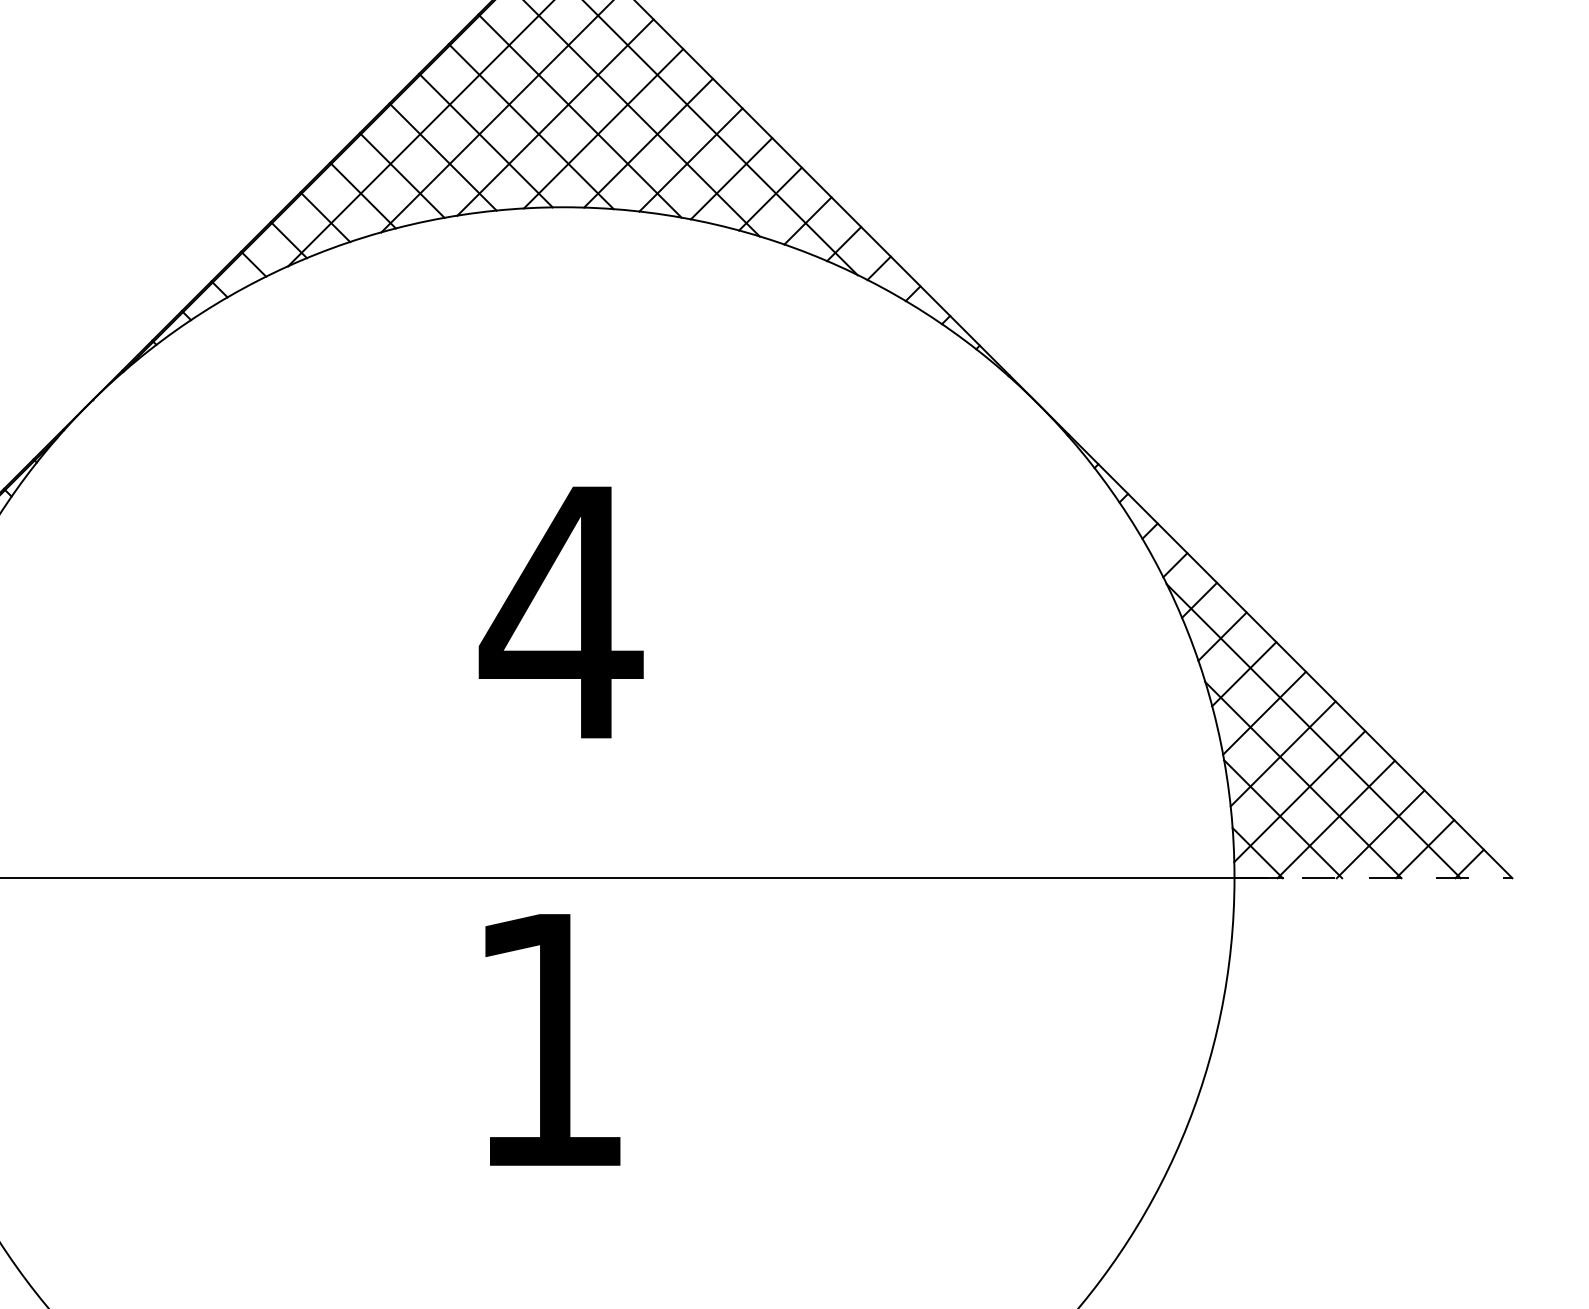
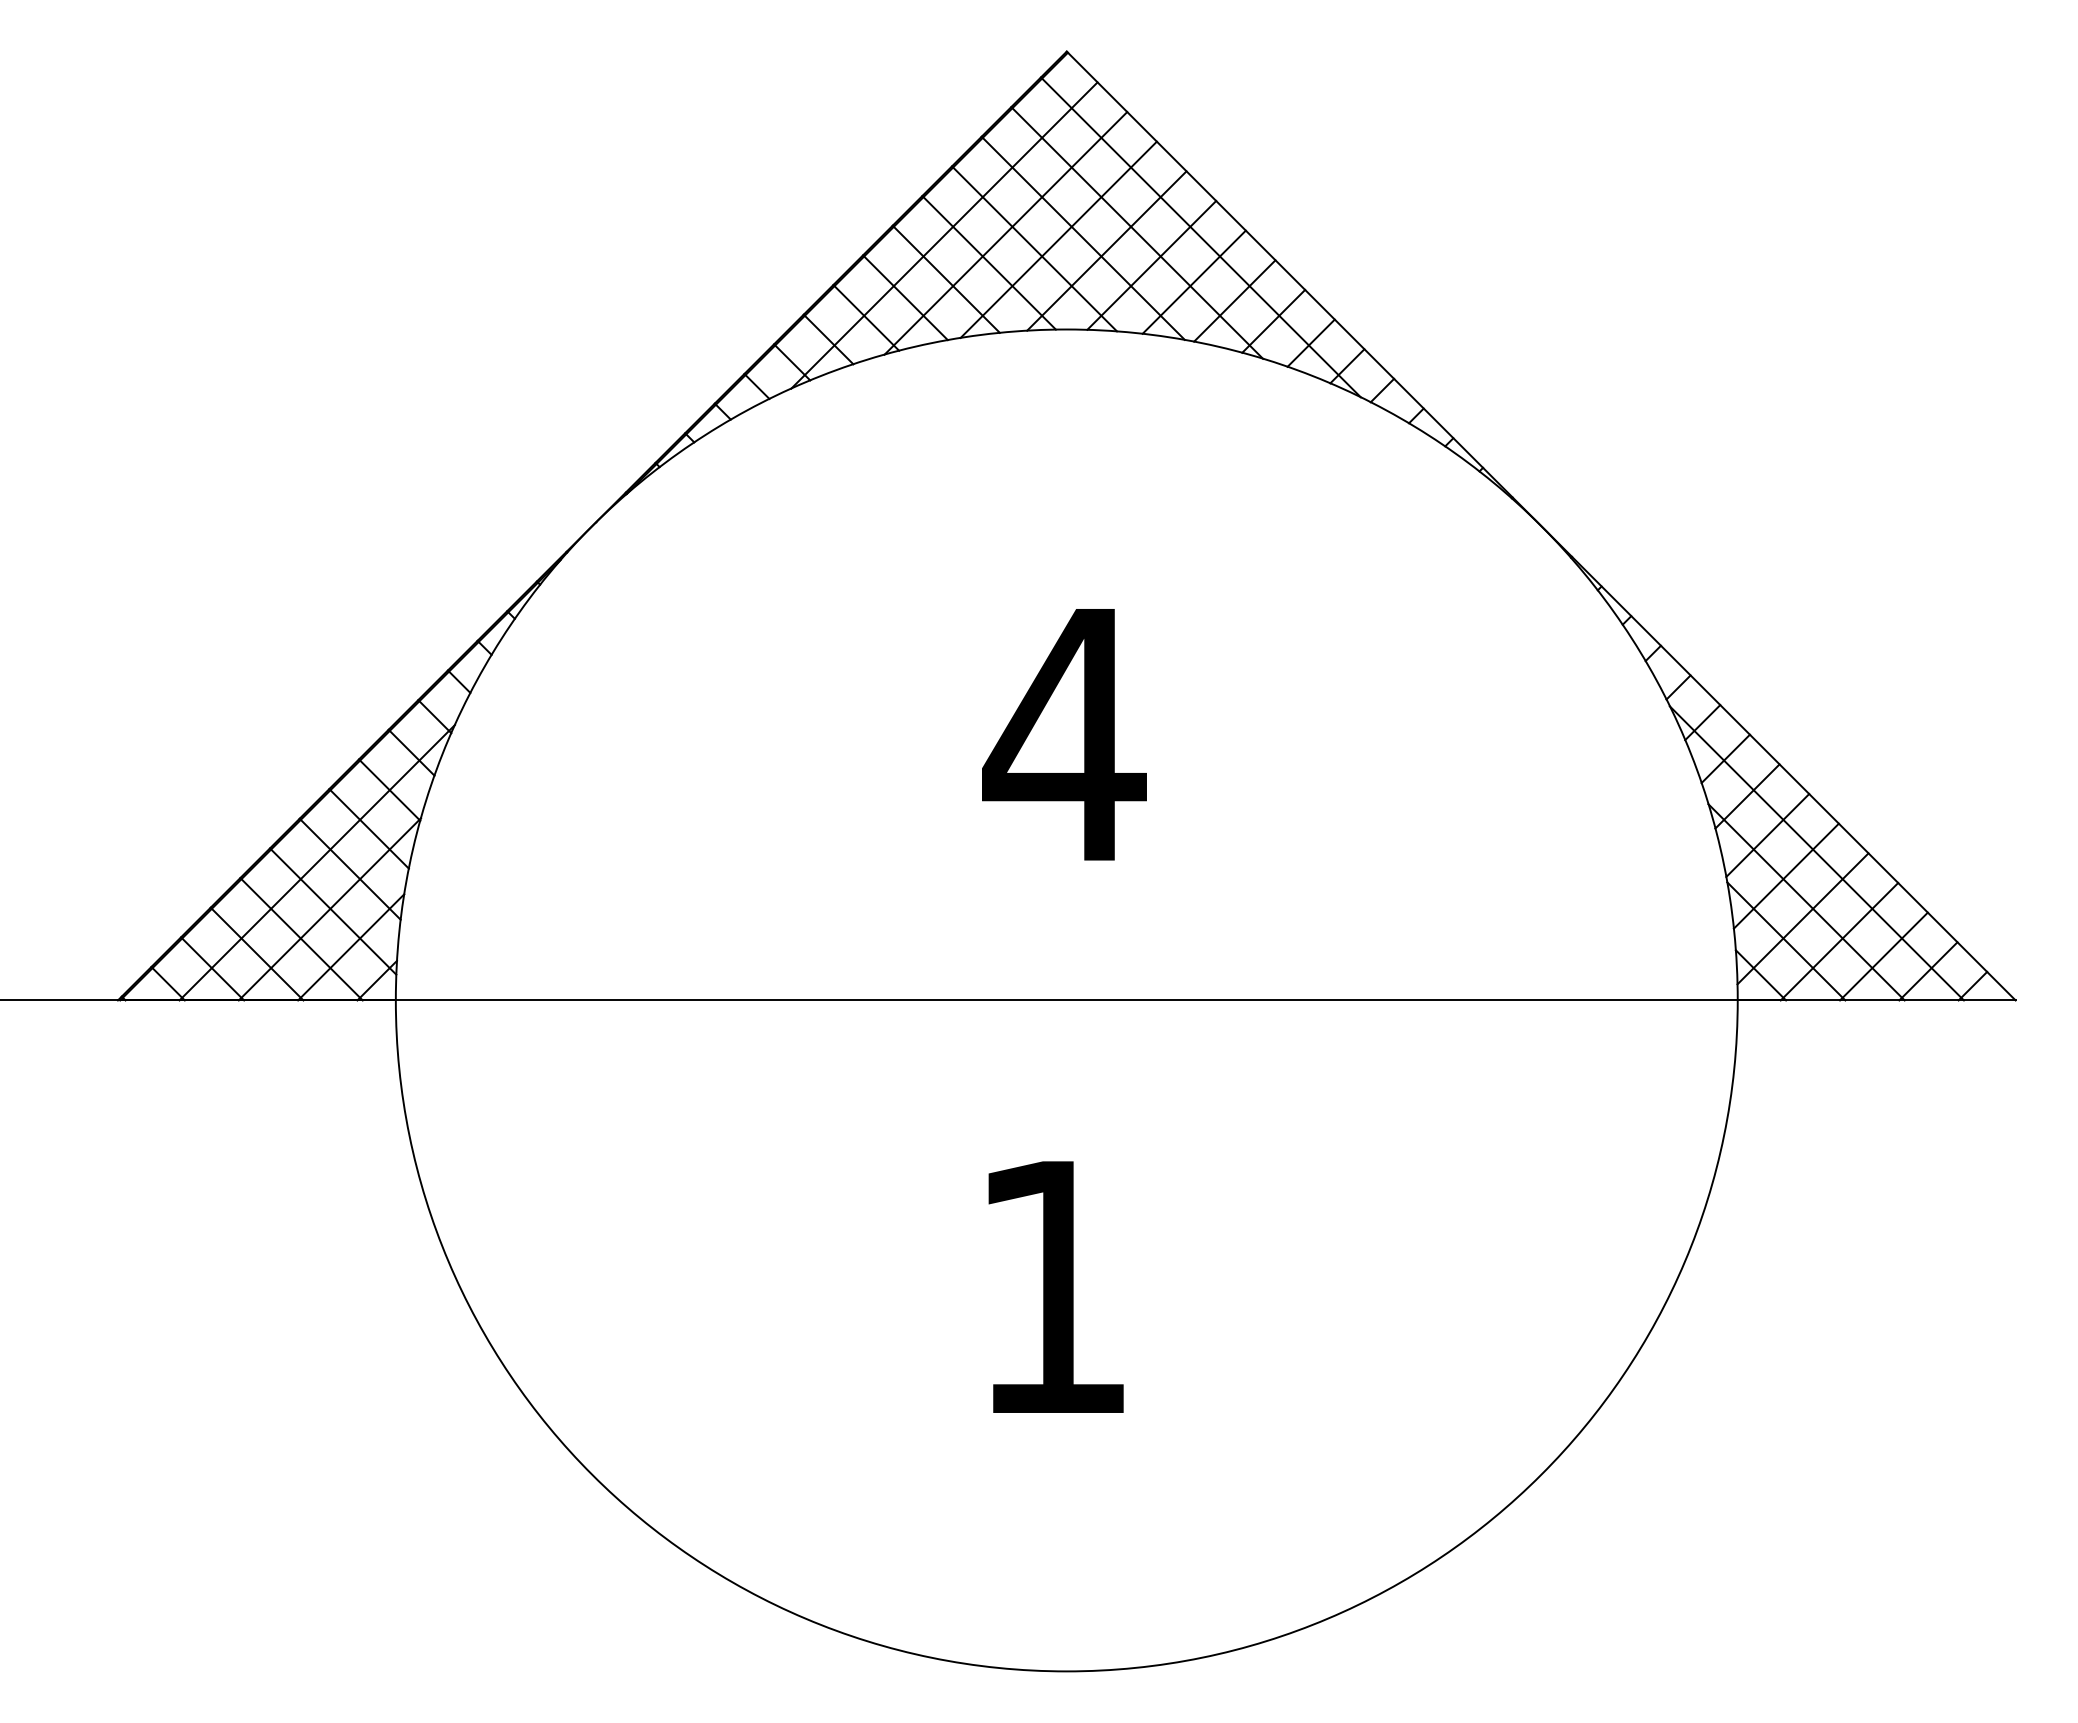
line: (1373, 878) -> (1876, 1000), dashed -> solid
text: (552, 1039) -> (1055, 1286), moved

